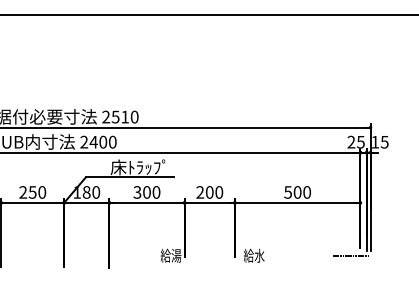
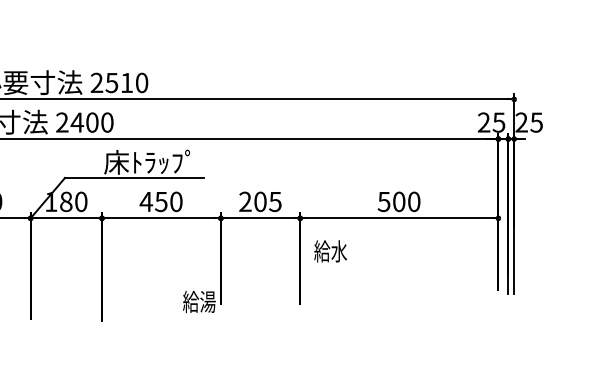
text: (375, 141) -> (522, 121), 15 -> 25
text: (141, 192) -> (152, 201), 300 -> 450
text: (219, 192) -> (275, 201), 200 -> 205
text: (254, 255) -> (331, 250), moved
line: (351, 255) -> (484, 301), removed

